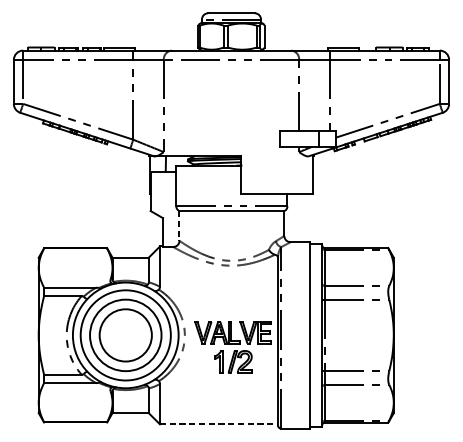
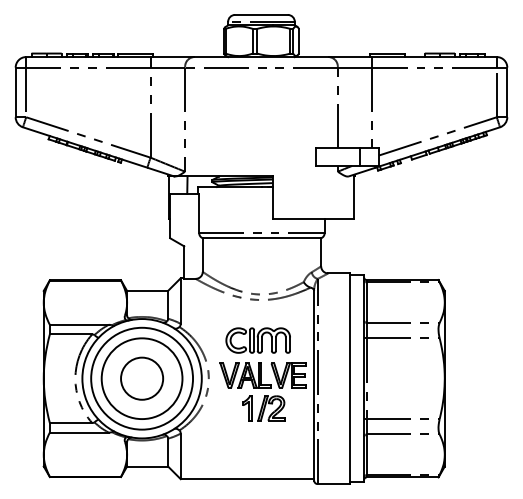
line: (179, 226) -> (202, 255), dashed -> solid
part: (227, 301) -> (257, 340), added
circle: (126, 335) -> (142, 378), size x0.71
line: (219, 424) -> (247, 479), dashed -> solid

